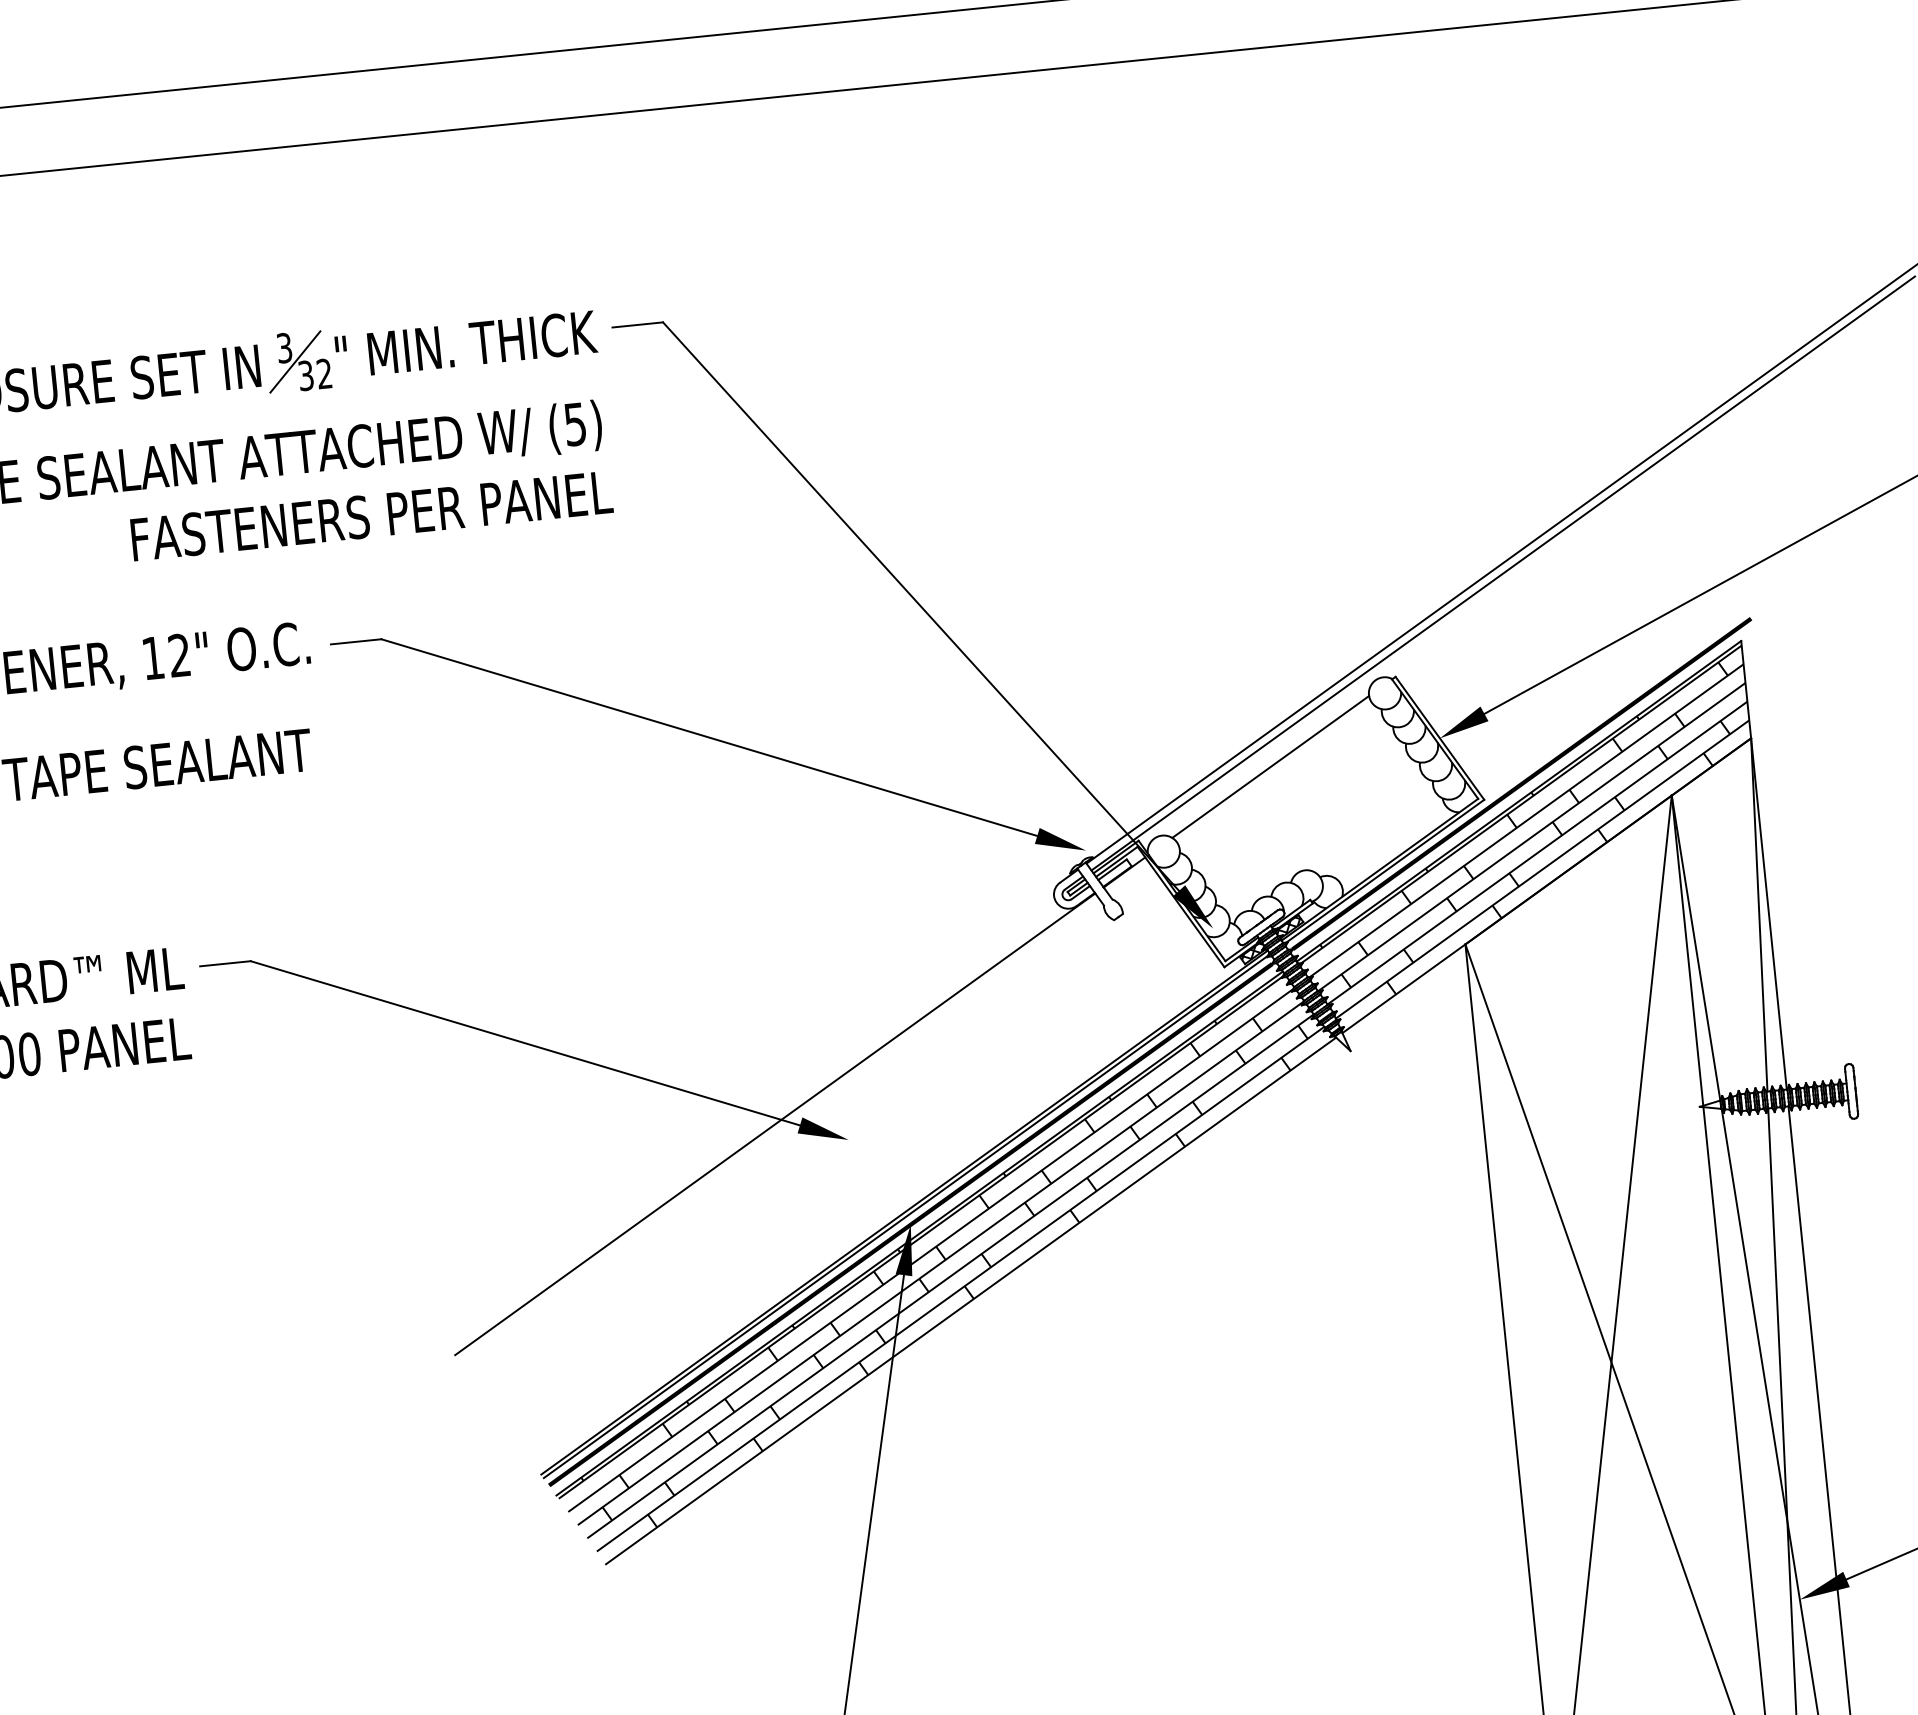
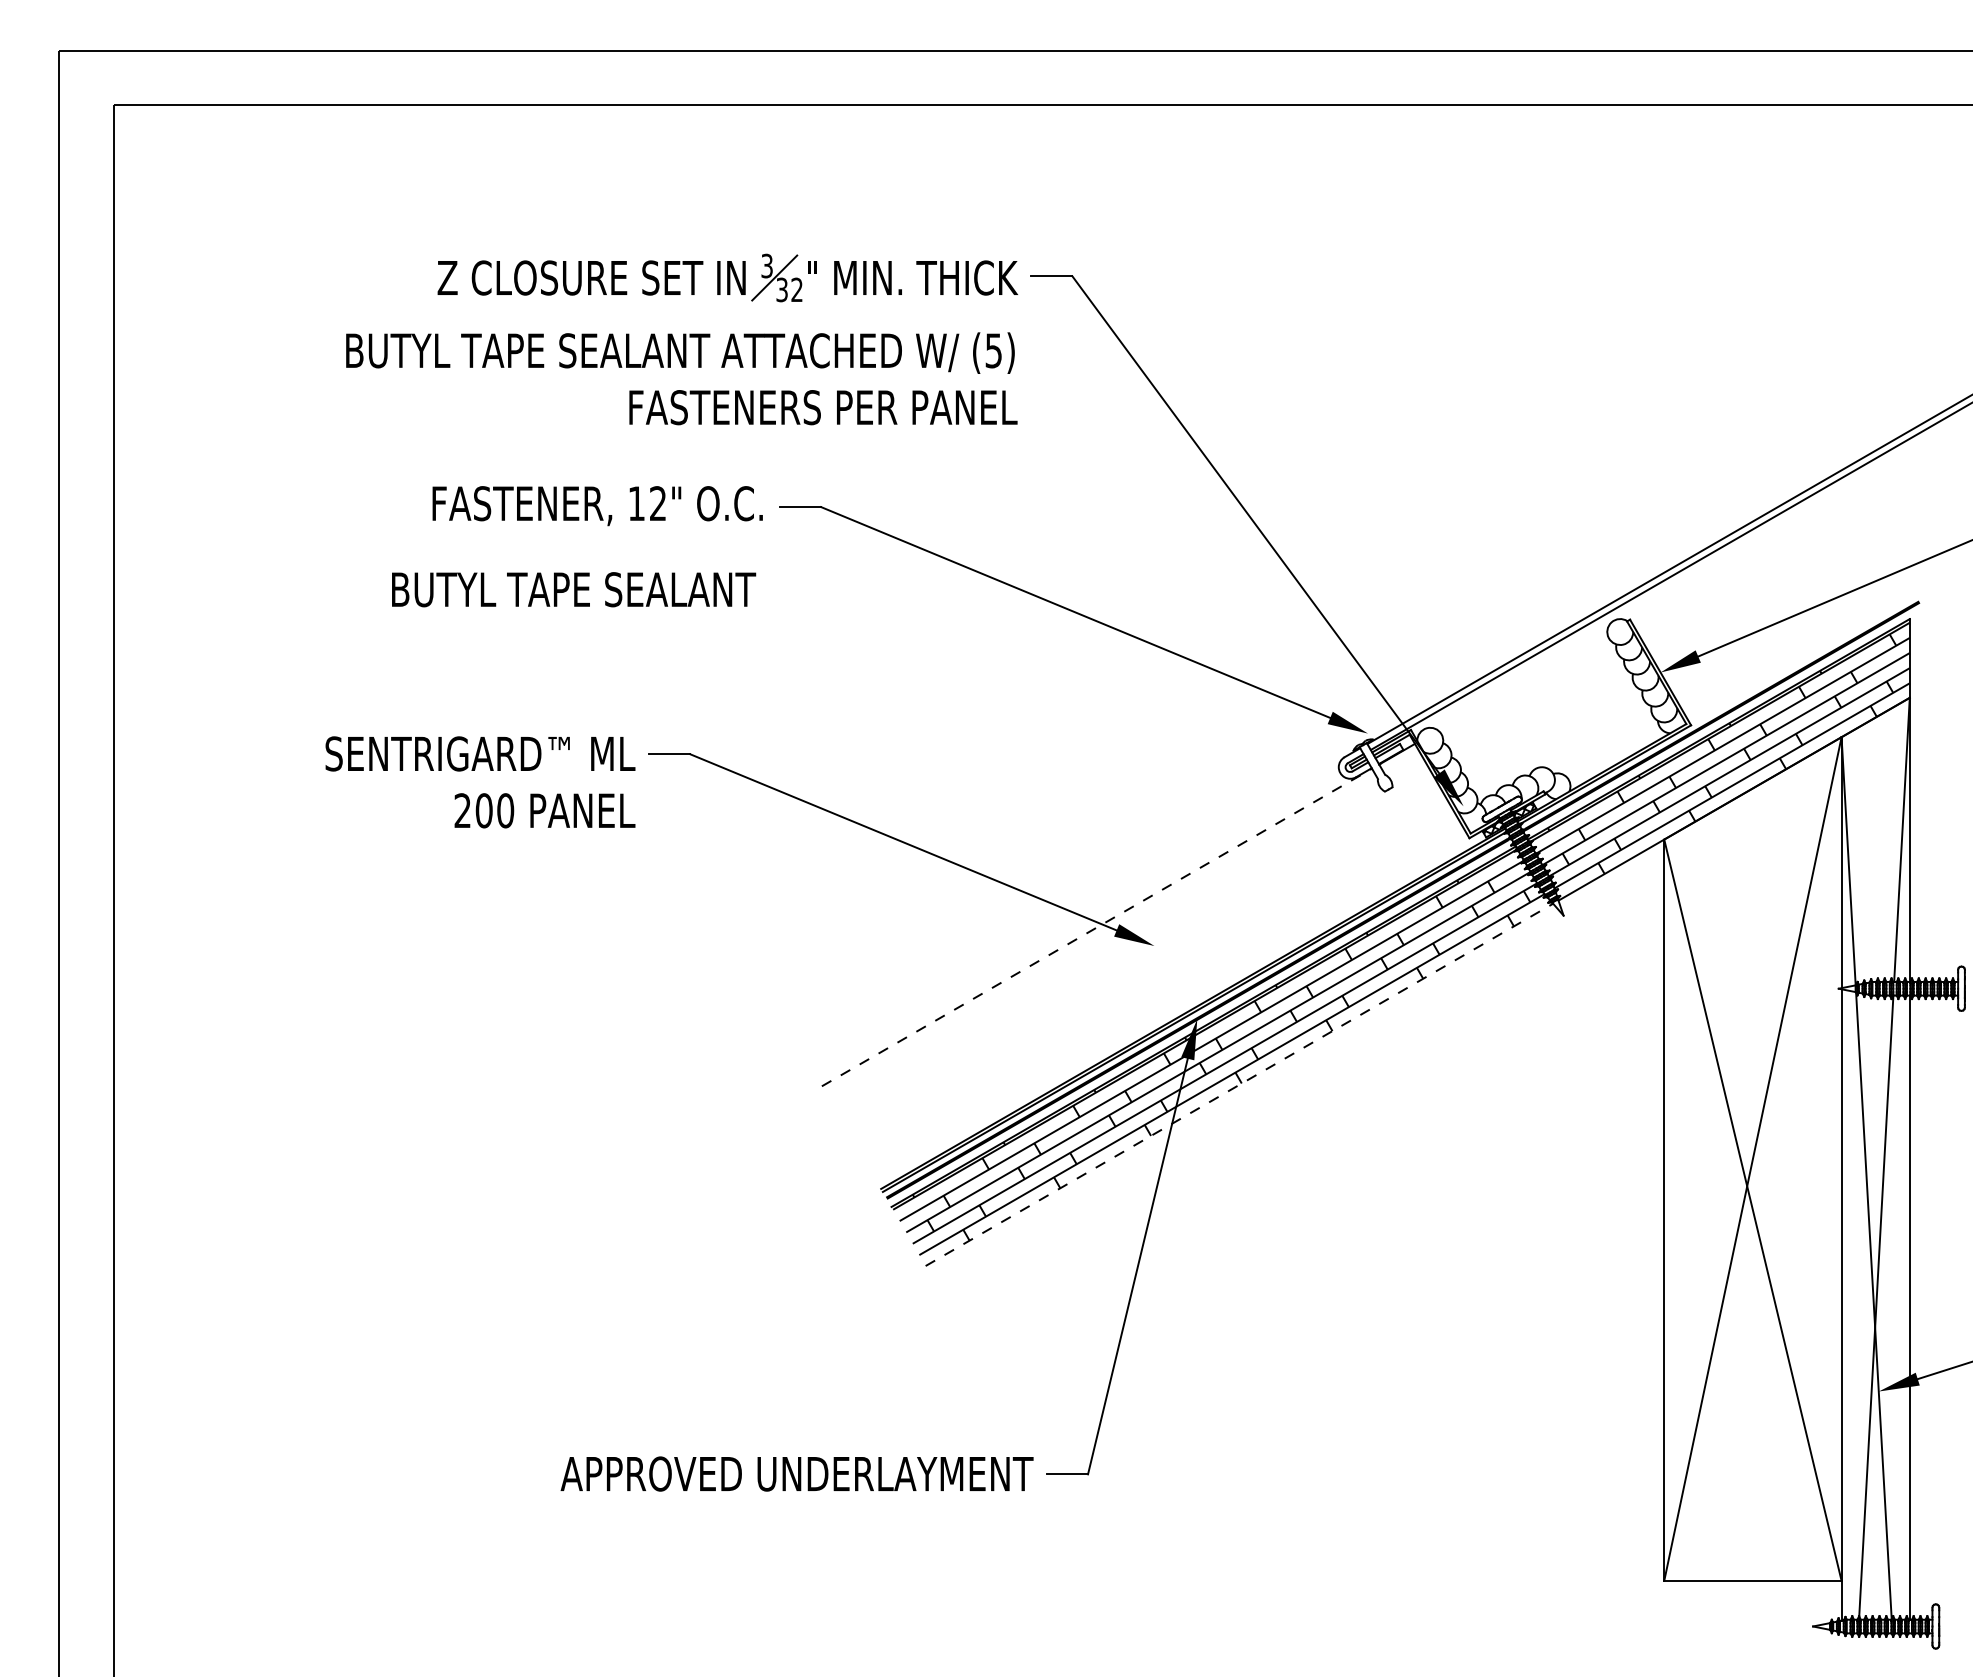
line: (1270, 766) -> (1522, 681), removed
line: (774, 1124) -> (1096, 927), solid -> dashed
line: (971, 1300) -> (1239, 1084), solid -> dashed

